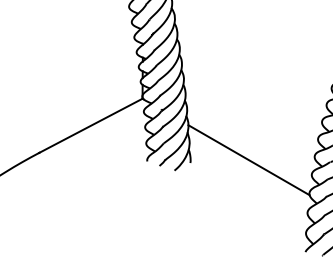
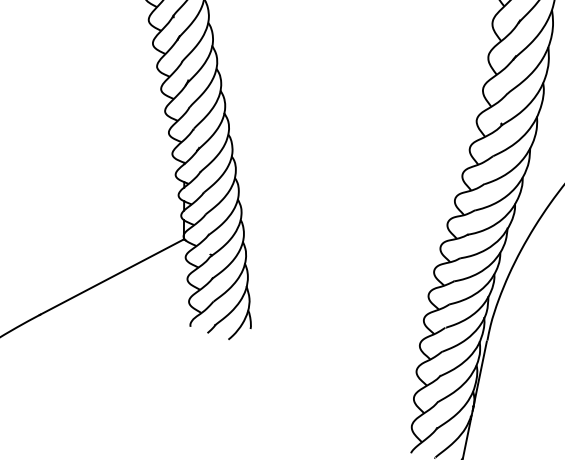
line: (248, 159) -> (331, 324), removed

